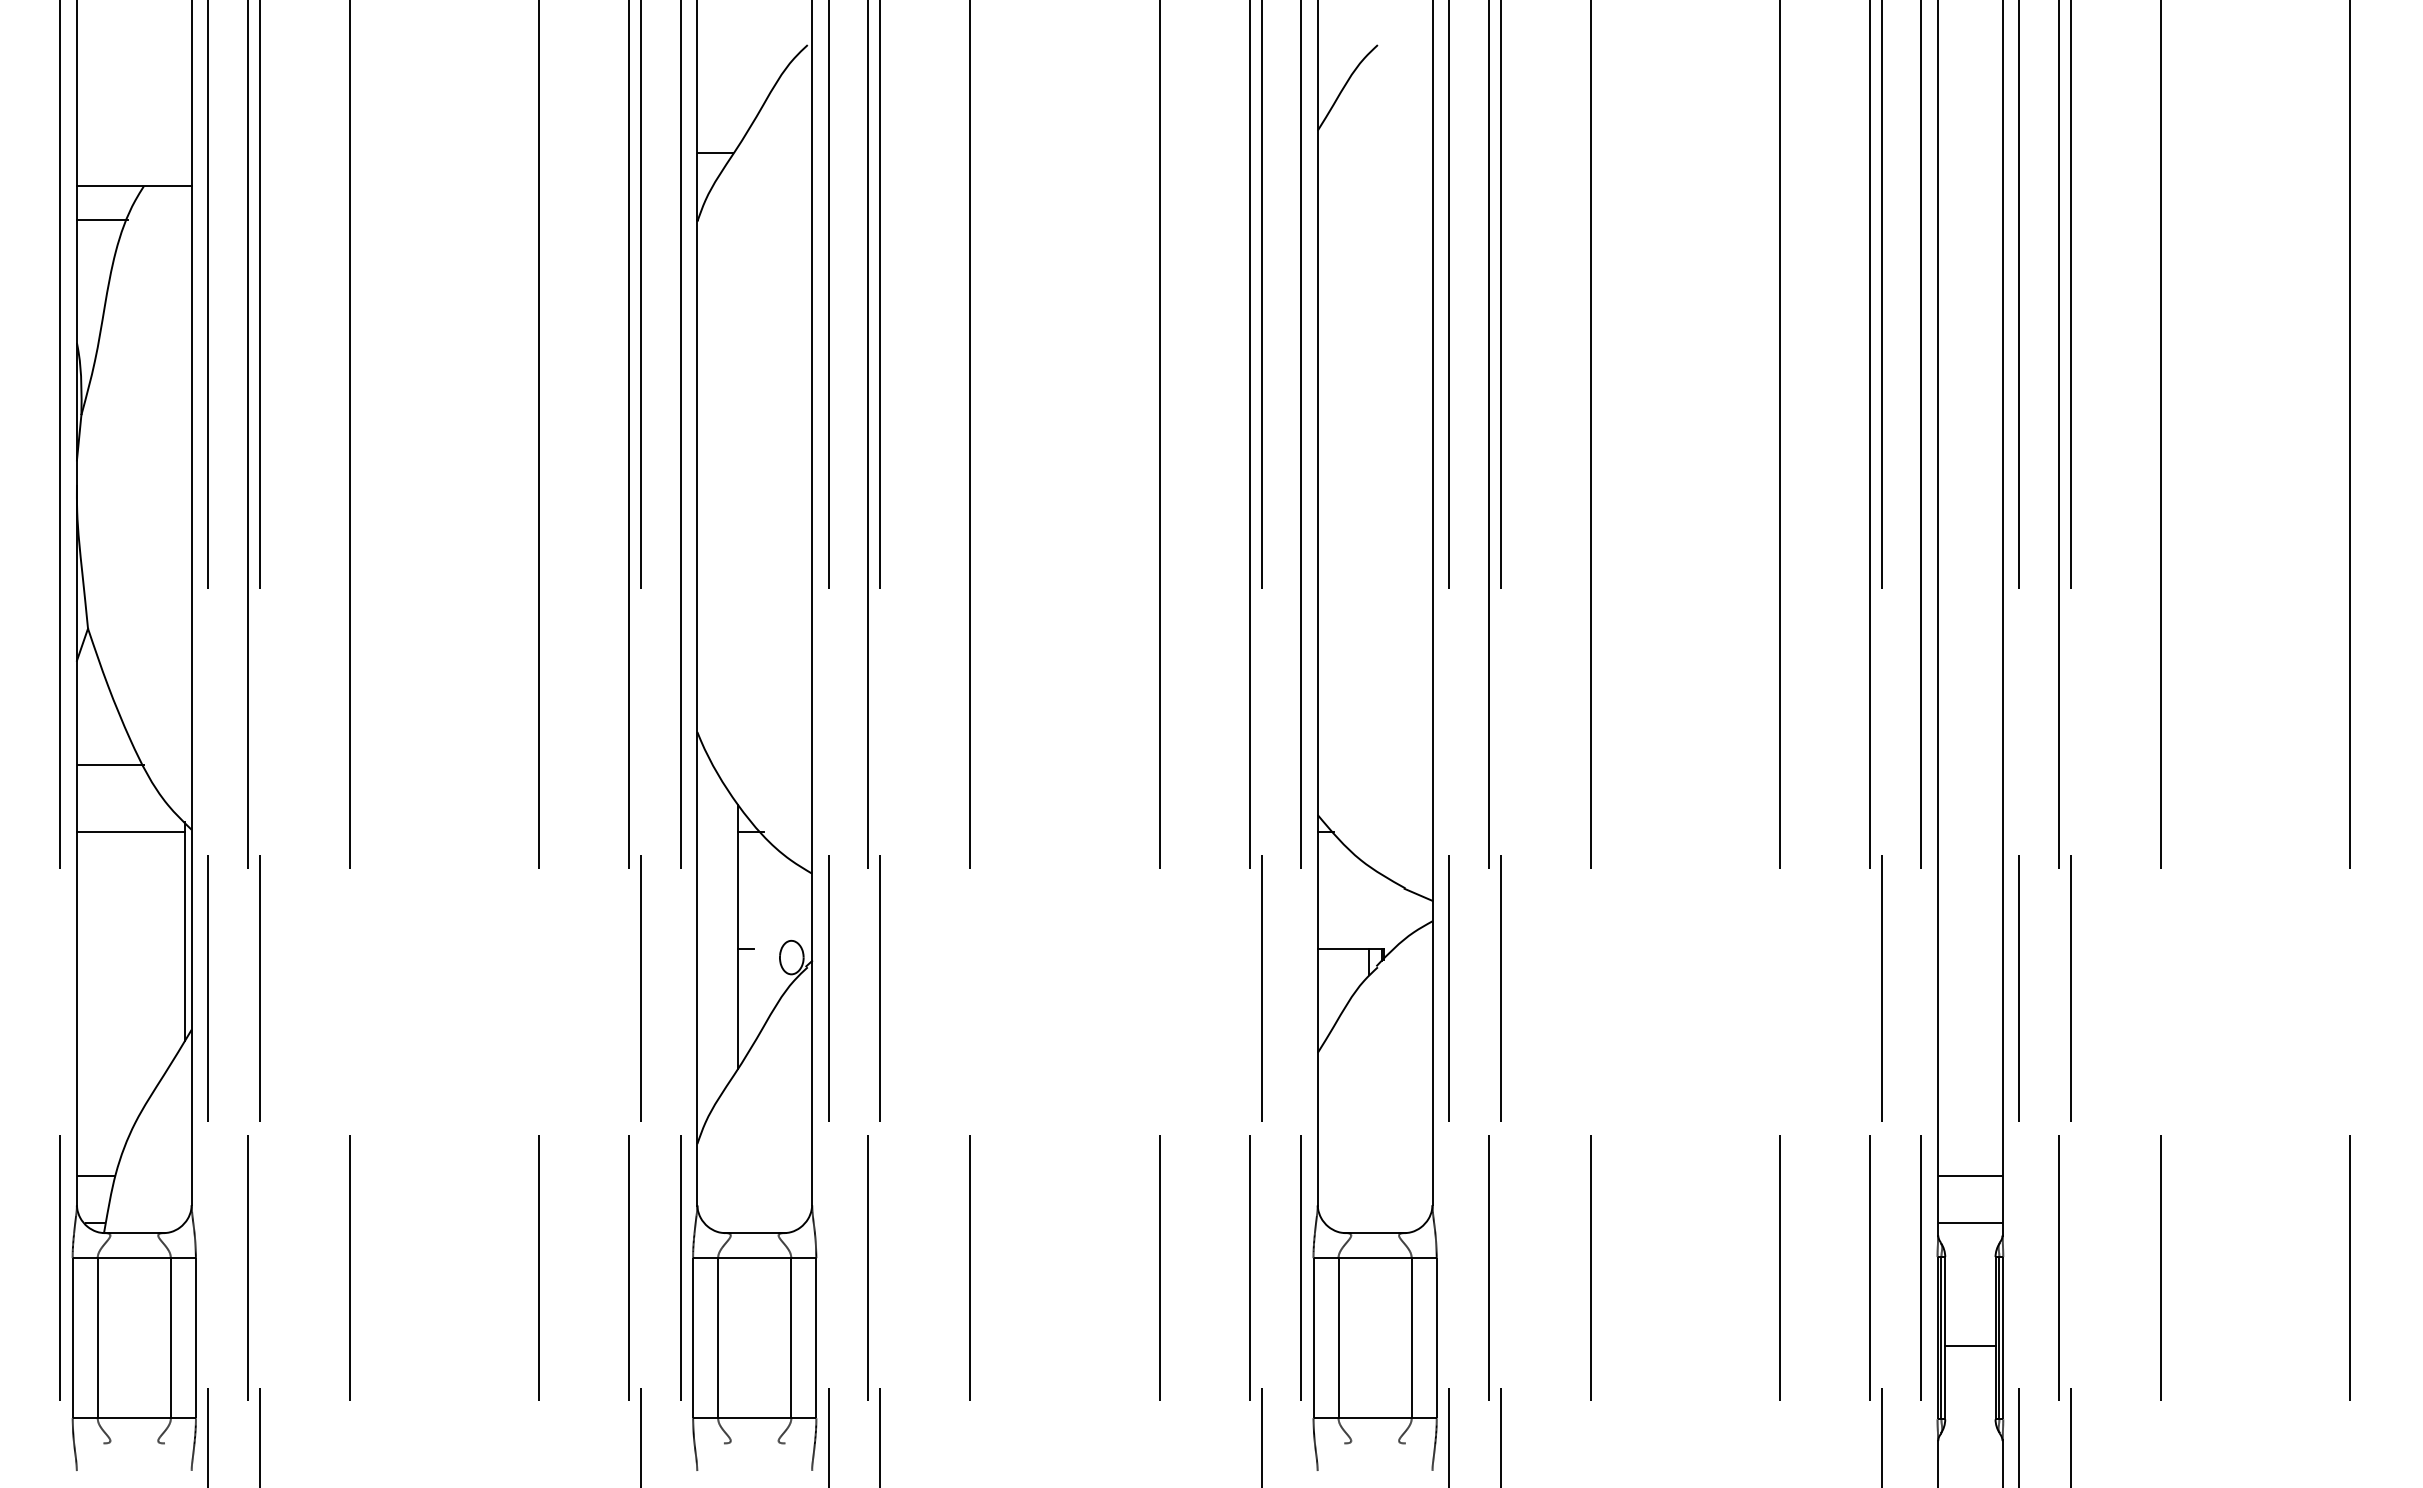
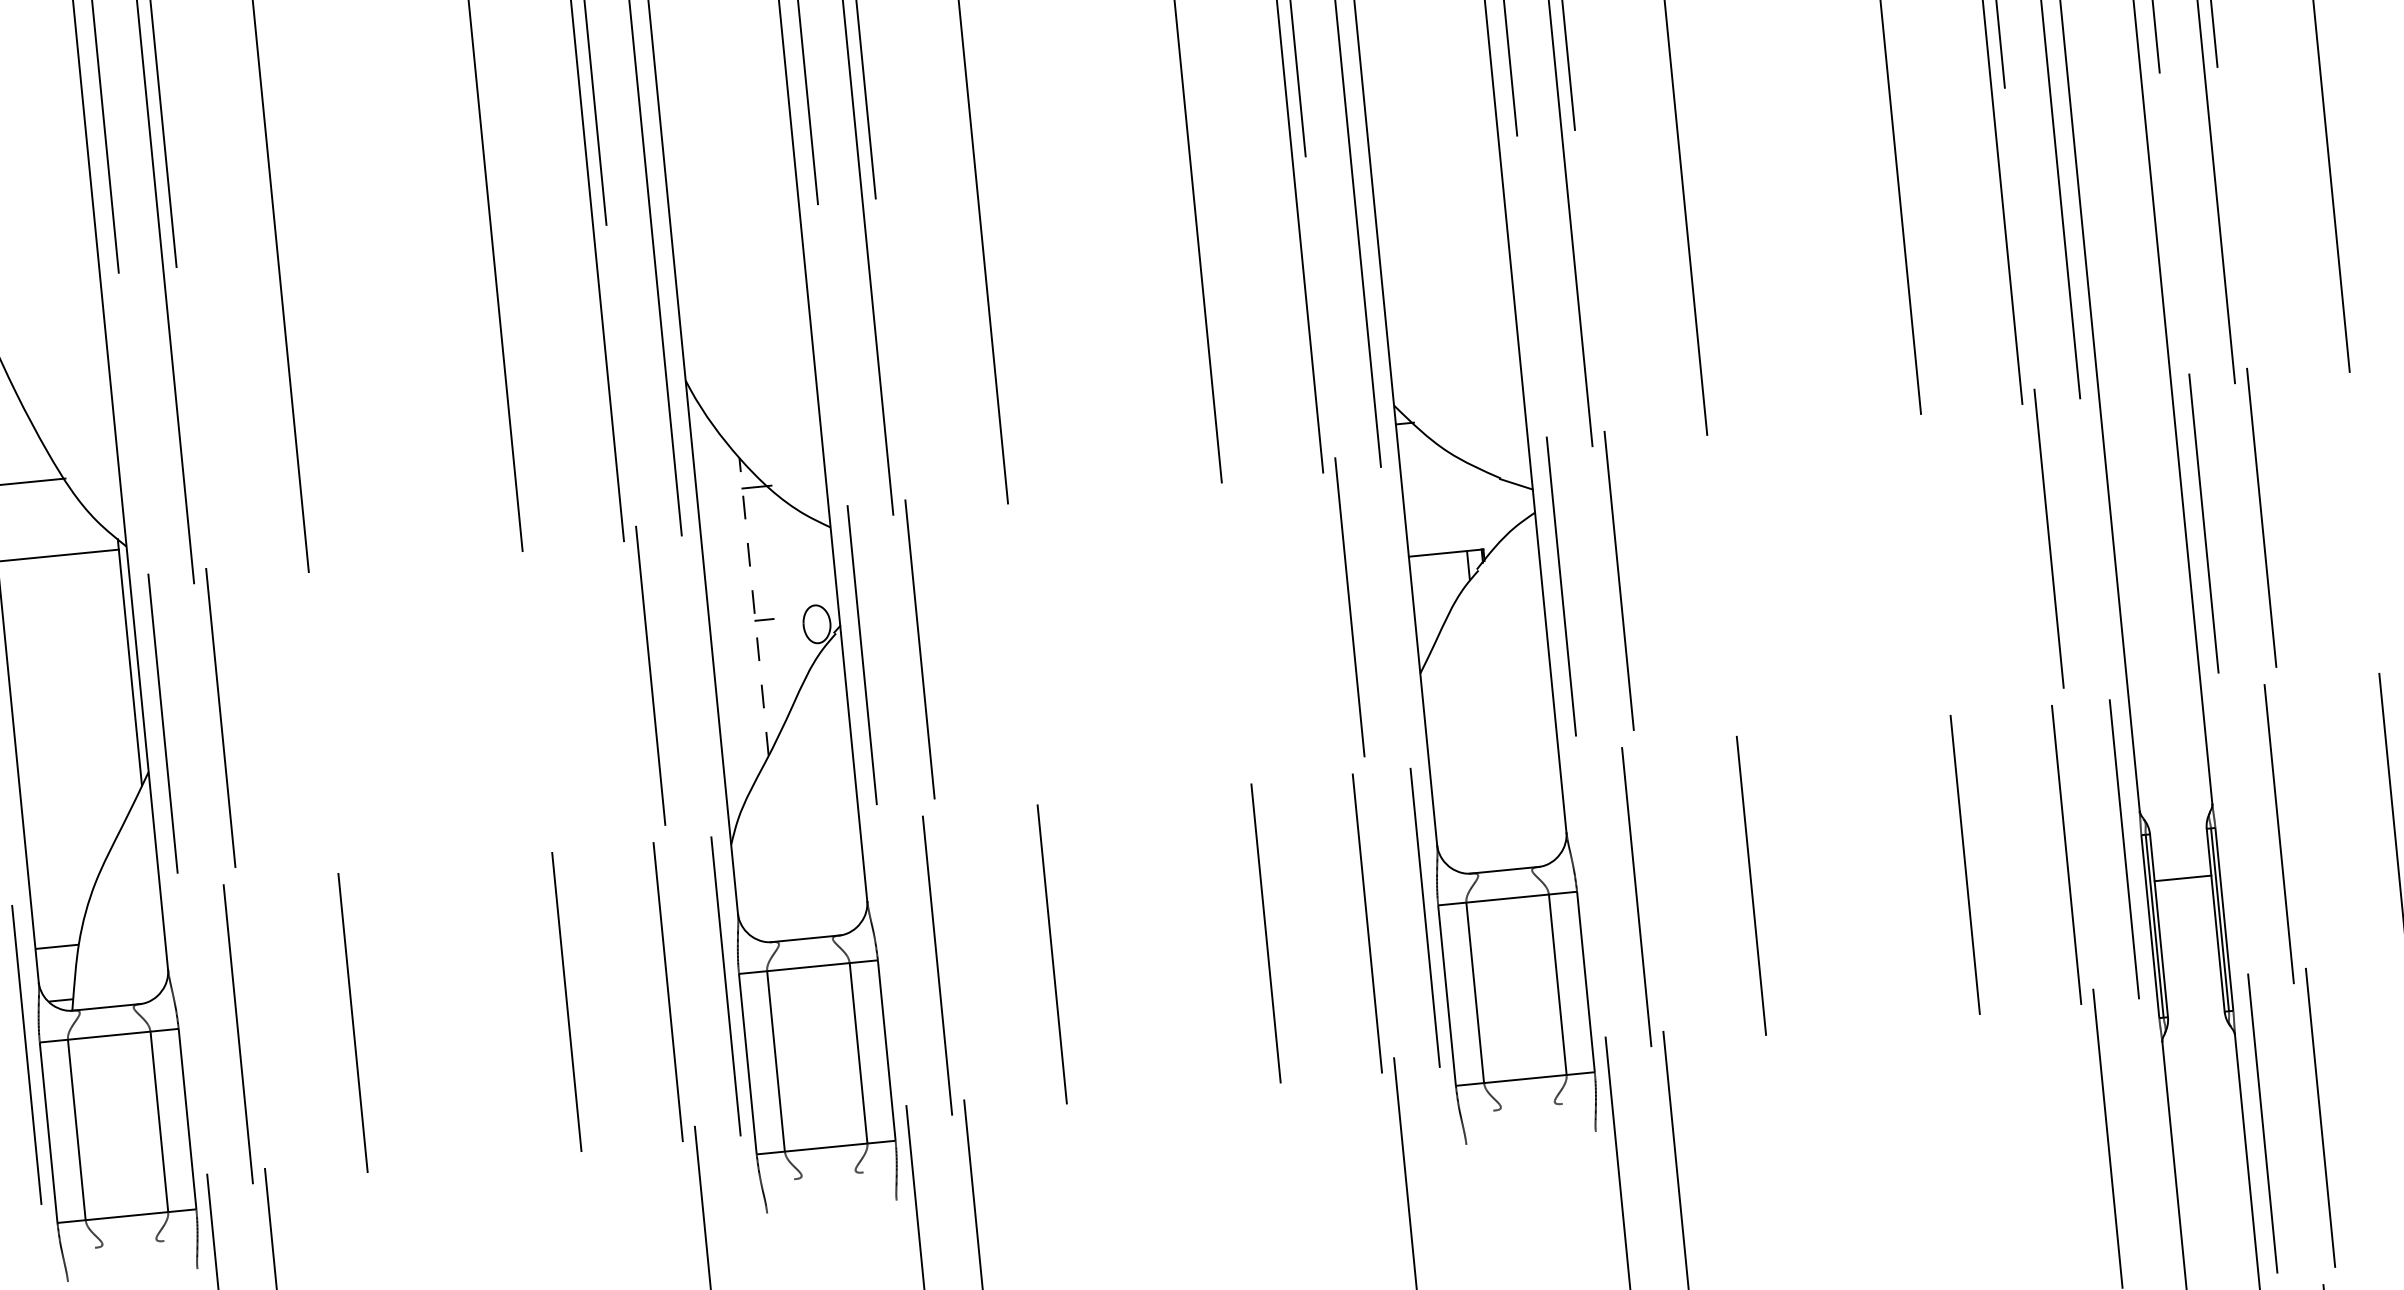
line: (737, 936) -> (753, 606), solid -> dashed
line: (1970, 1175) -> (2169, 739), removed
line: (1970, 1223) -> (2174, 793), removed
line: (1970, 1345) -> (2183, 878), moved

